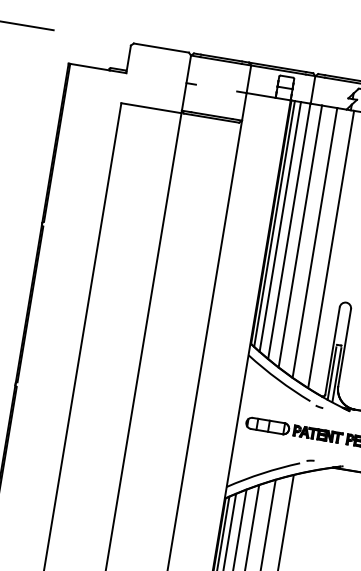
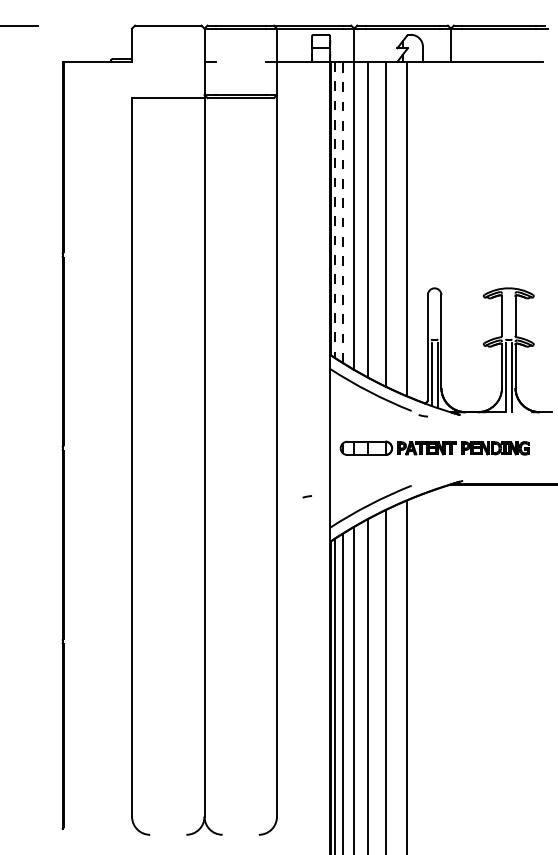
line: (274, 224) -> (335, 210), solid -> dashed
line: (280, 226) -> (342, 211), solid -> dashed
curve: (309, 460) -> (306, 496), moved

